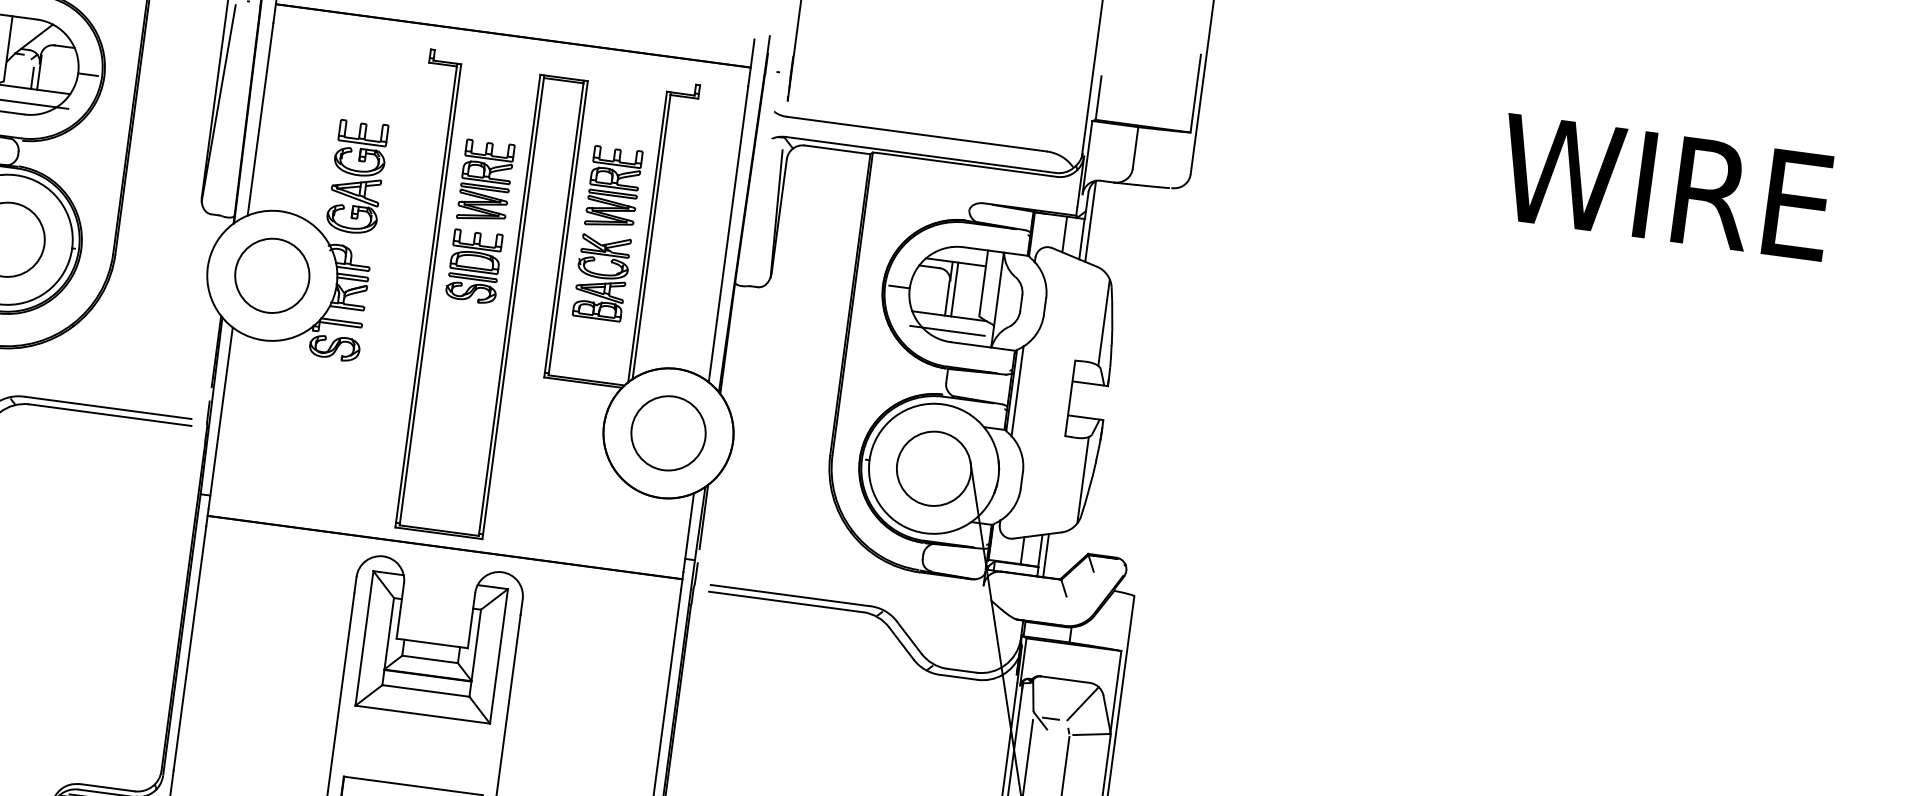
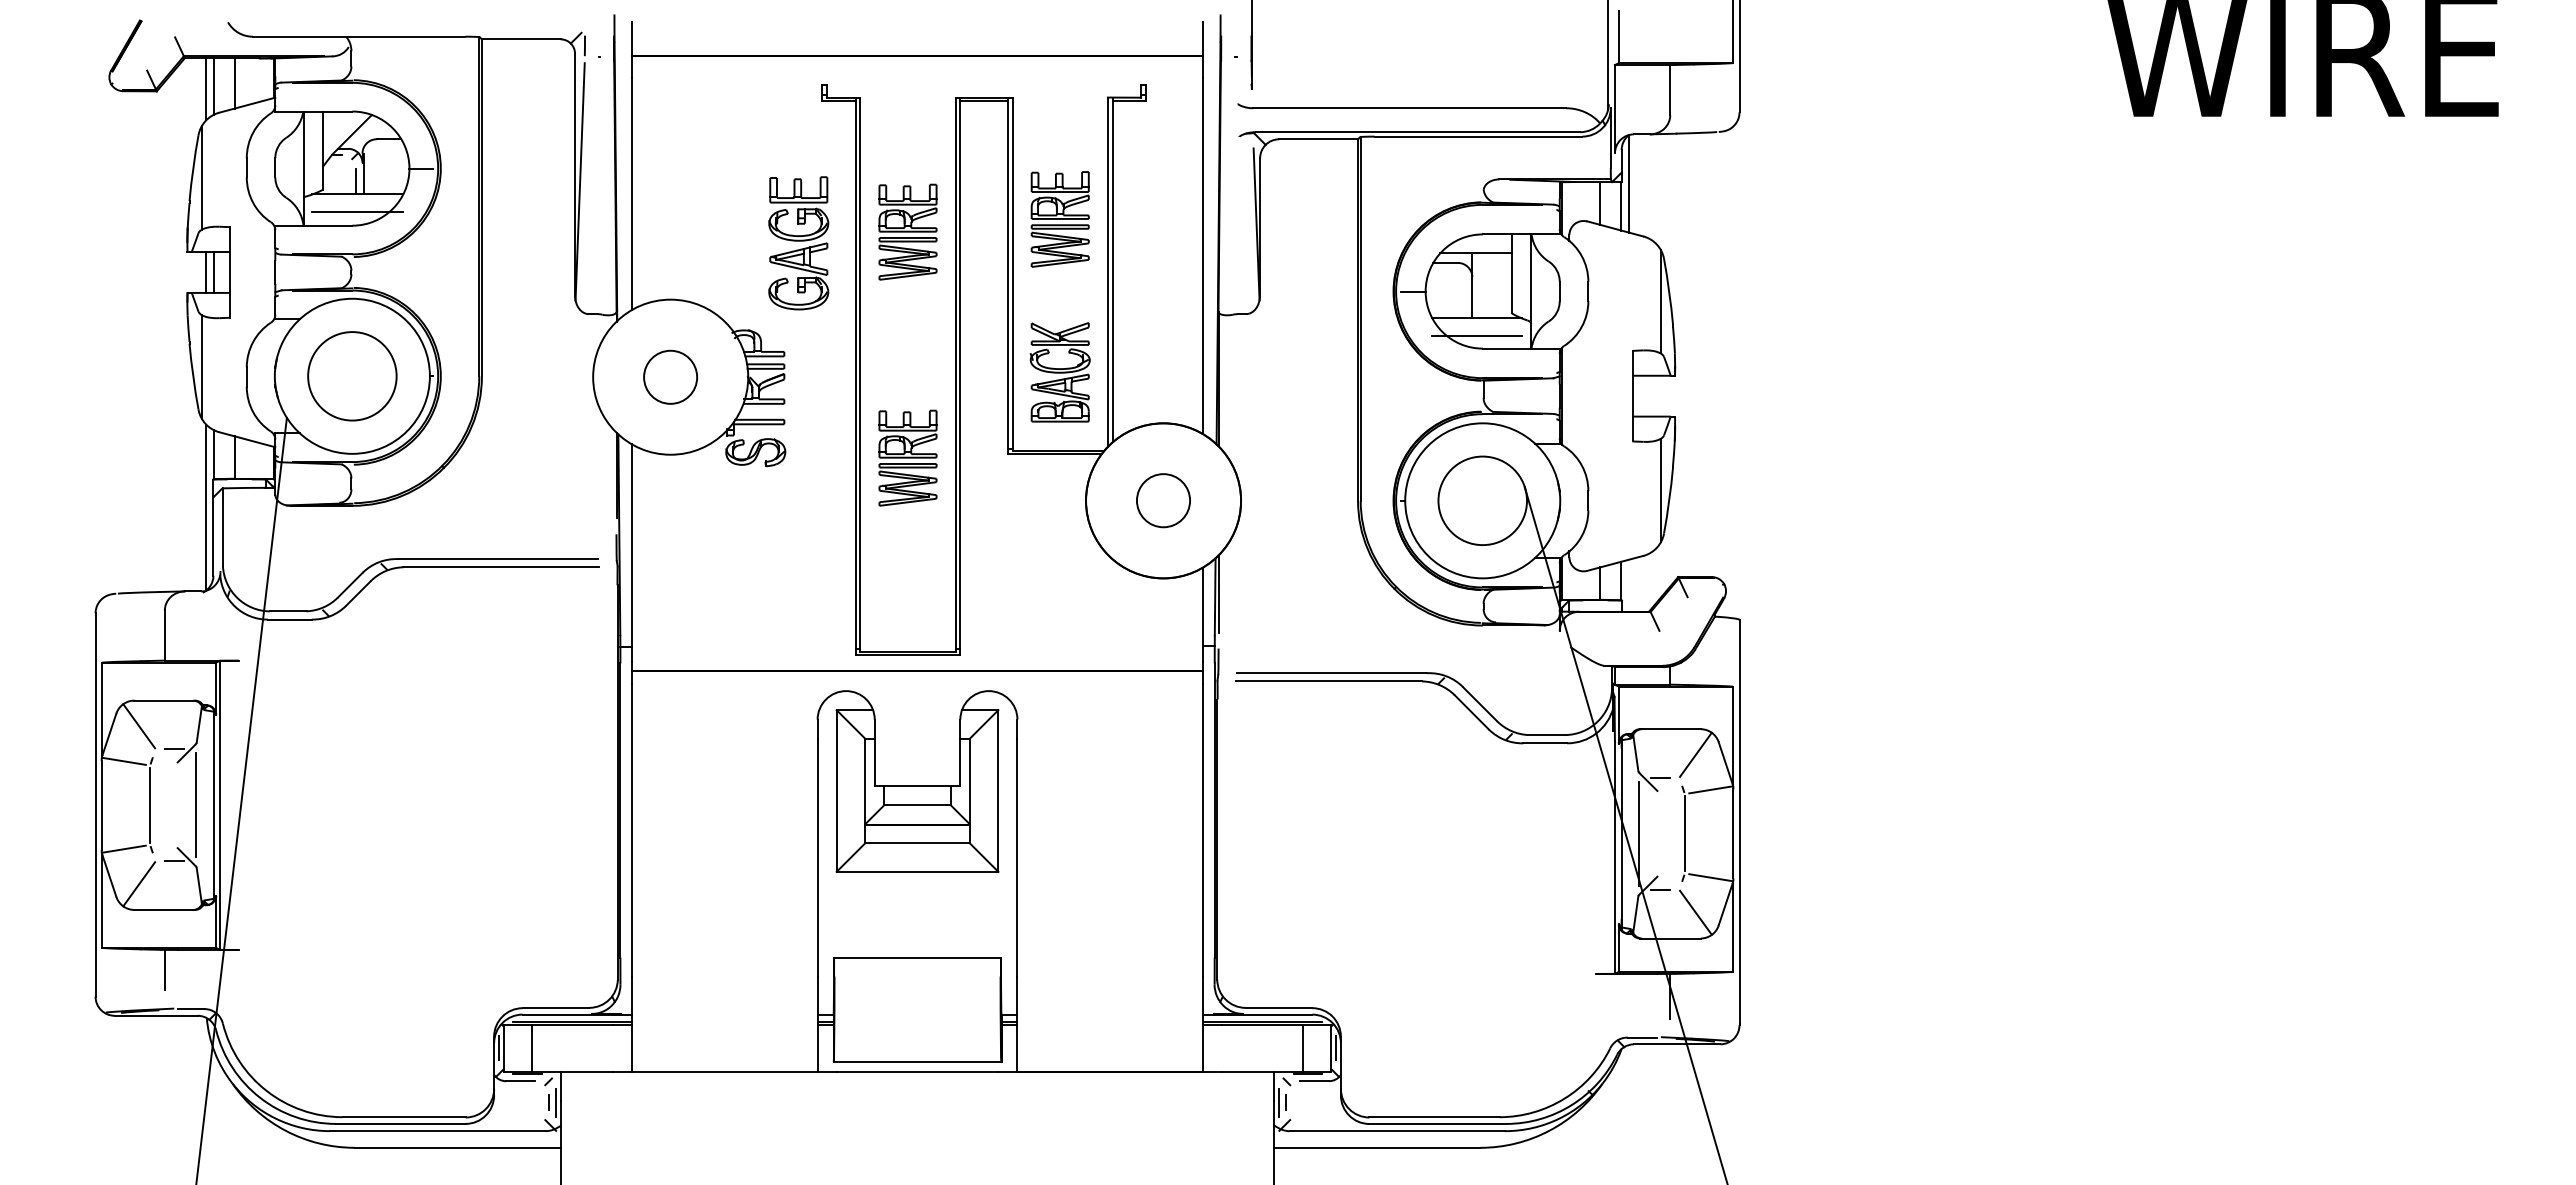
part: (357, 177) -> (798, 243), moved
part: (474, 266) -> (907, 334), removed
circle: (272, 276) -> (670, 377), size x0.6
part: (601, 277) -> (1059, 372), moved
line: (954, 289) -> (1478, 285), removed
part: (460, 368) -> (907, 457), added
line: (1017, 391) -> (1569, 396), removed
circle: (668, 433) -> (1163, 500), size x0.6
line: (1045, 555) -> (1628, 585), removed

